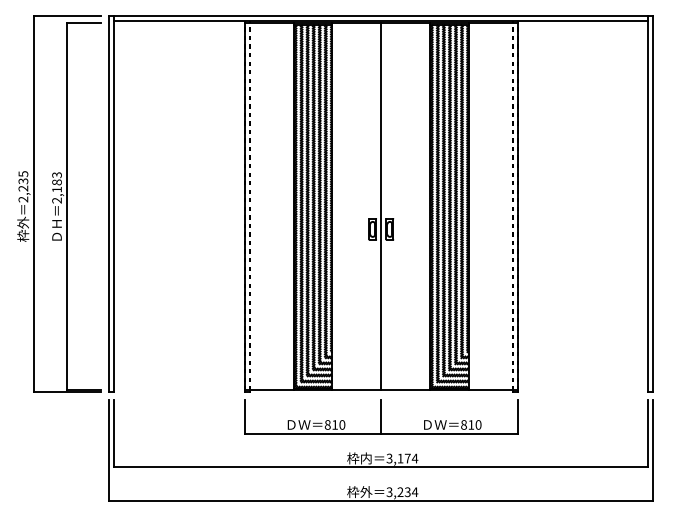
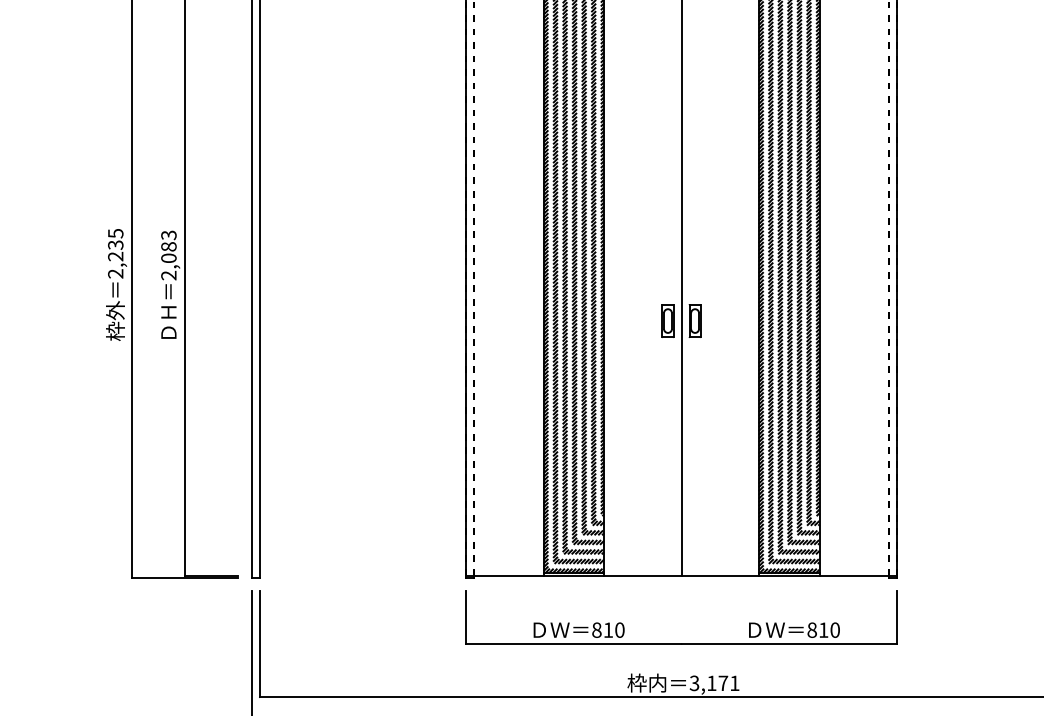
text: (56, 189) -> (168, 258), 2,183 -> 2,083
line: (381, 416) -> (681, 616), removed
text: (414, 458) -> (733, 683), 3,174 -> 3,171

